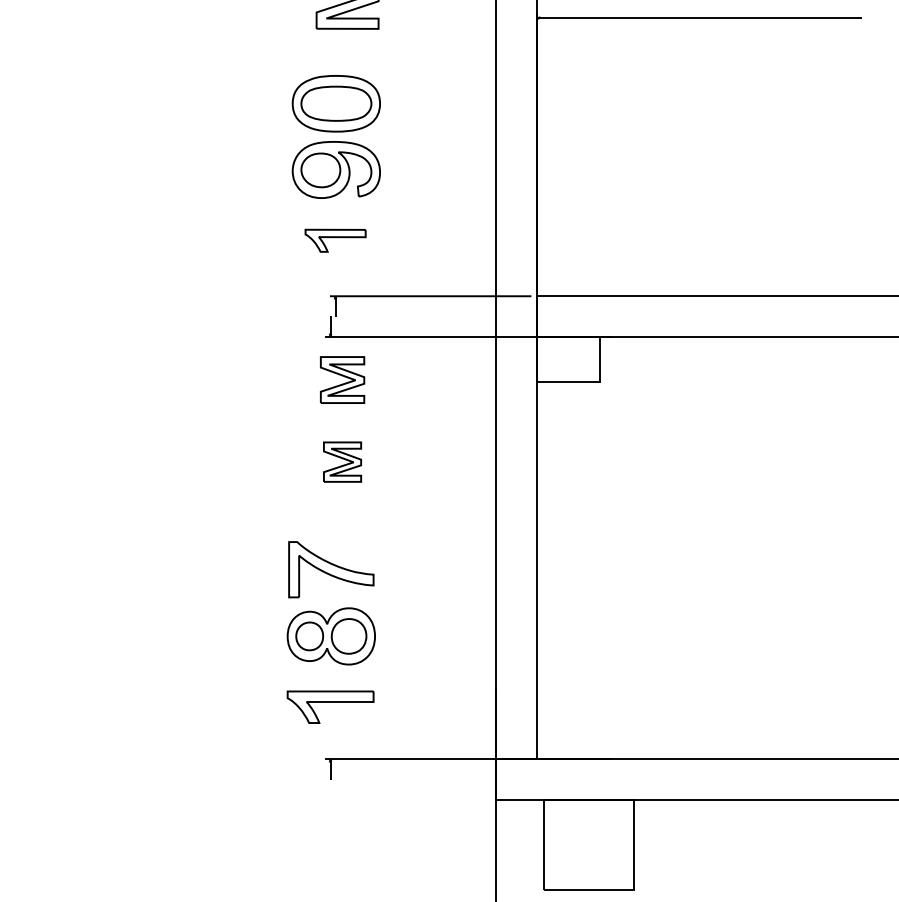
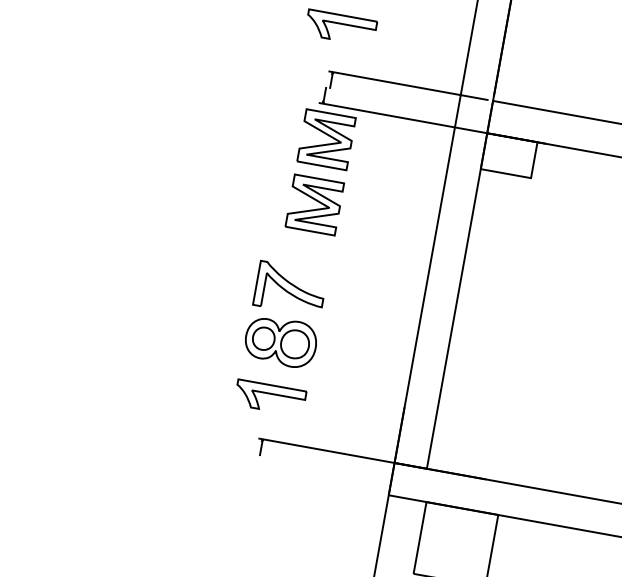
part: (335, 240) -> (340, 27), size x1.43
part: (342, 379) -> (326, 139), size x1.43
part: (342, 461) -> (314, 204), size x1.67

